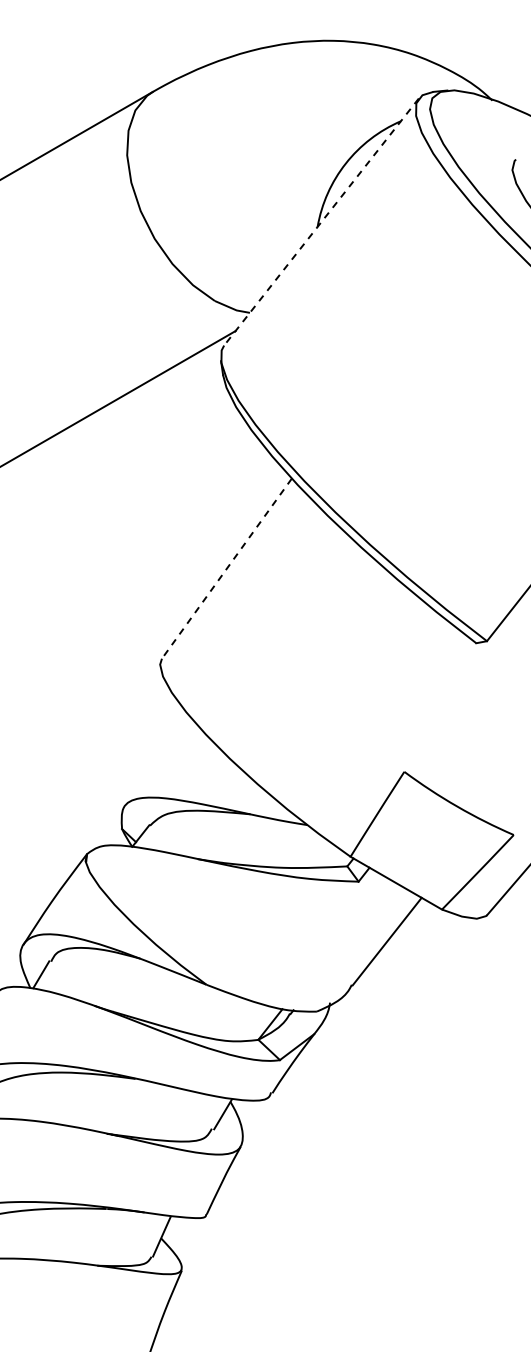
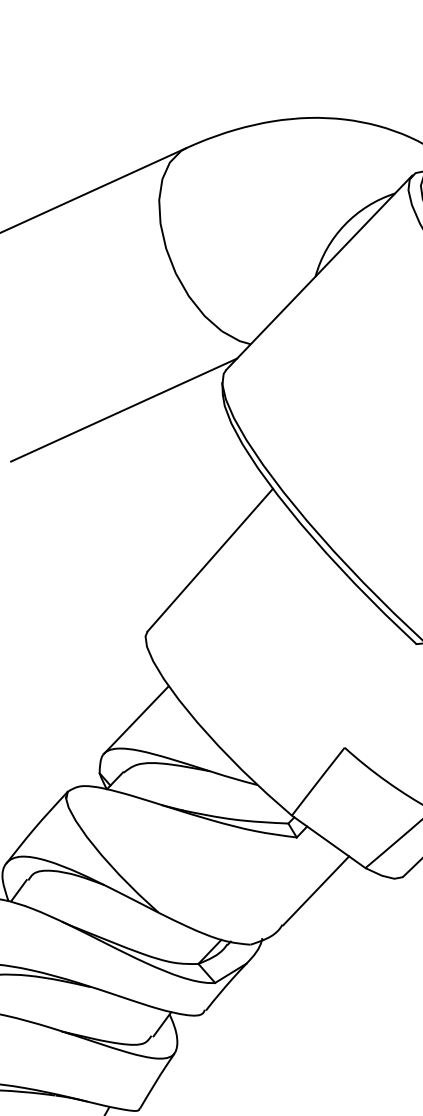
line: (321, 222) -> (319, 273), dashed -> solid
line: (226, 568) -> (209, 560), dashed -> solid
line: (158, 762) -> (136, 719), added

